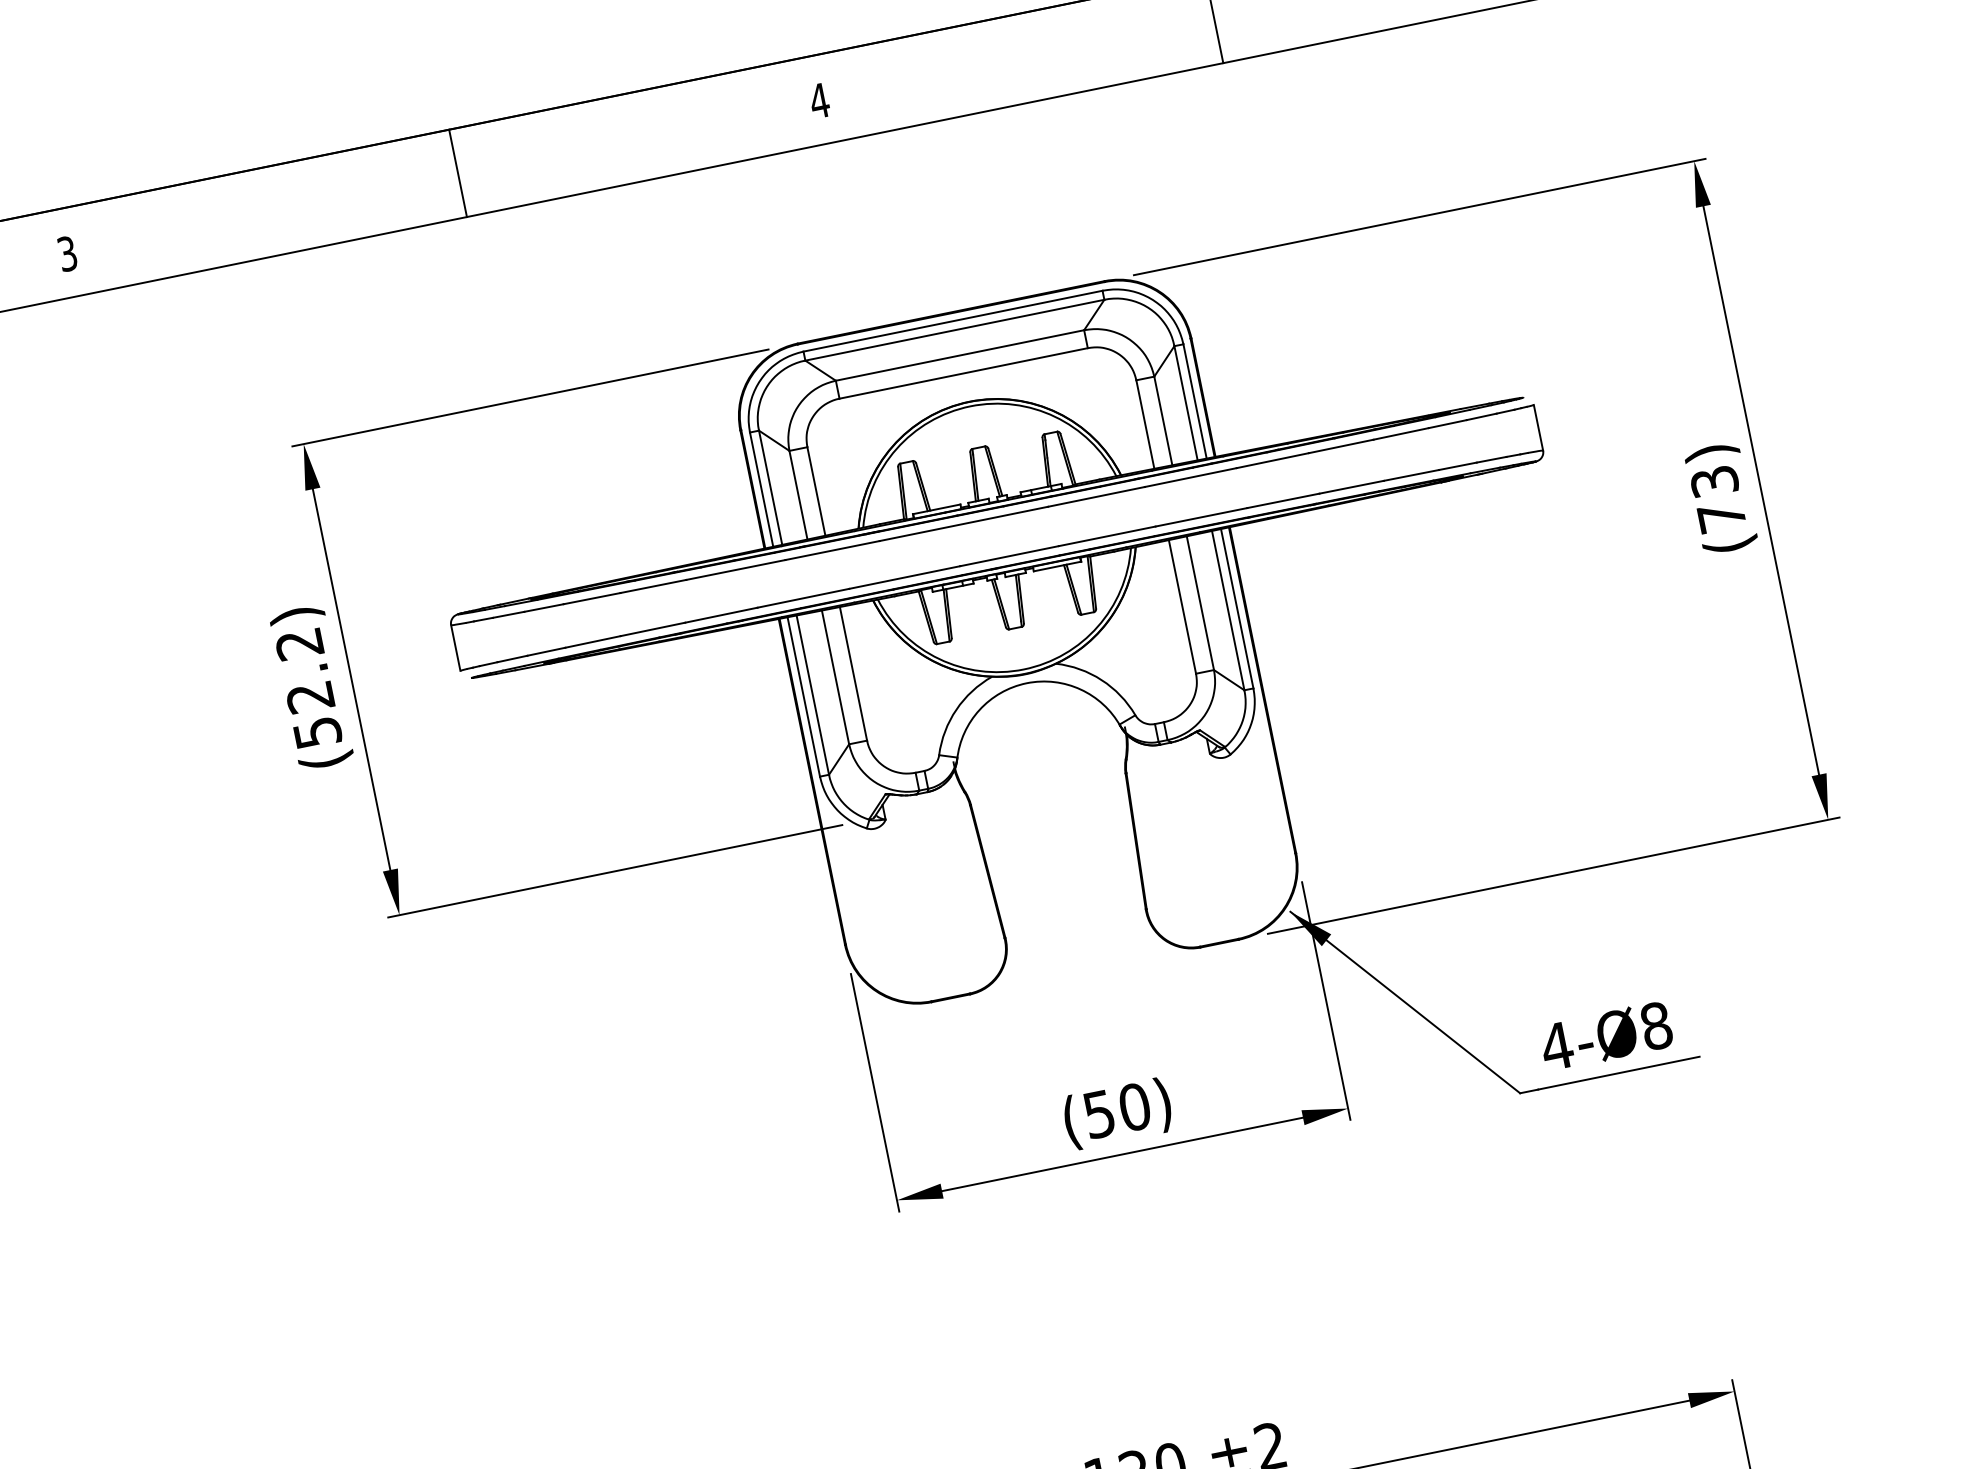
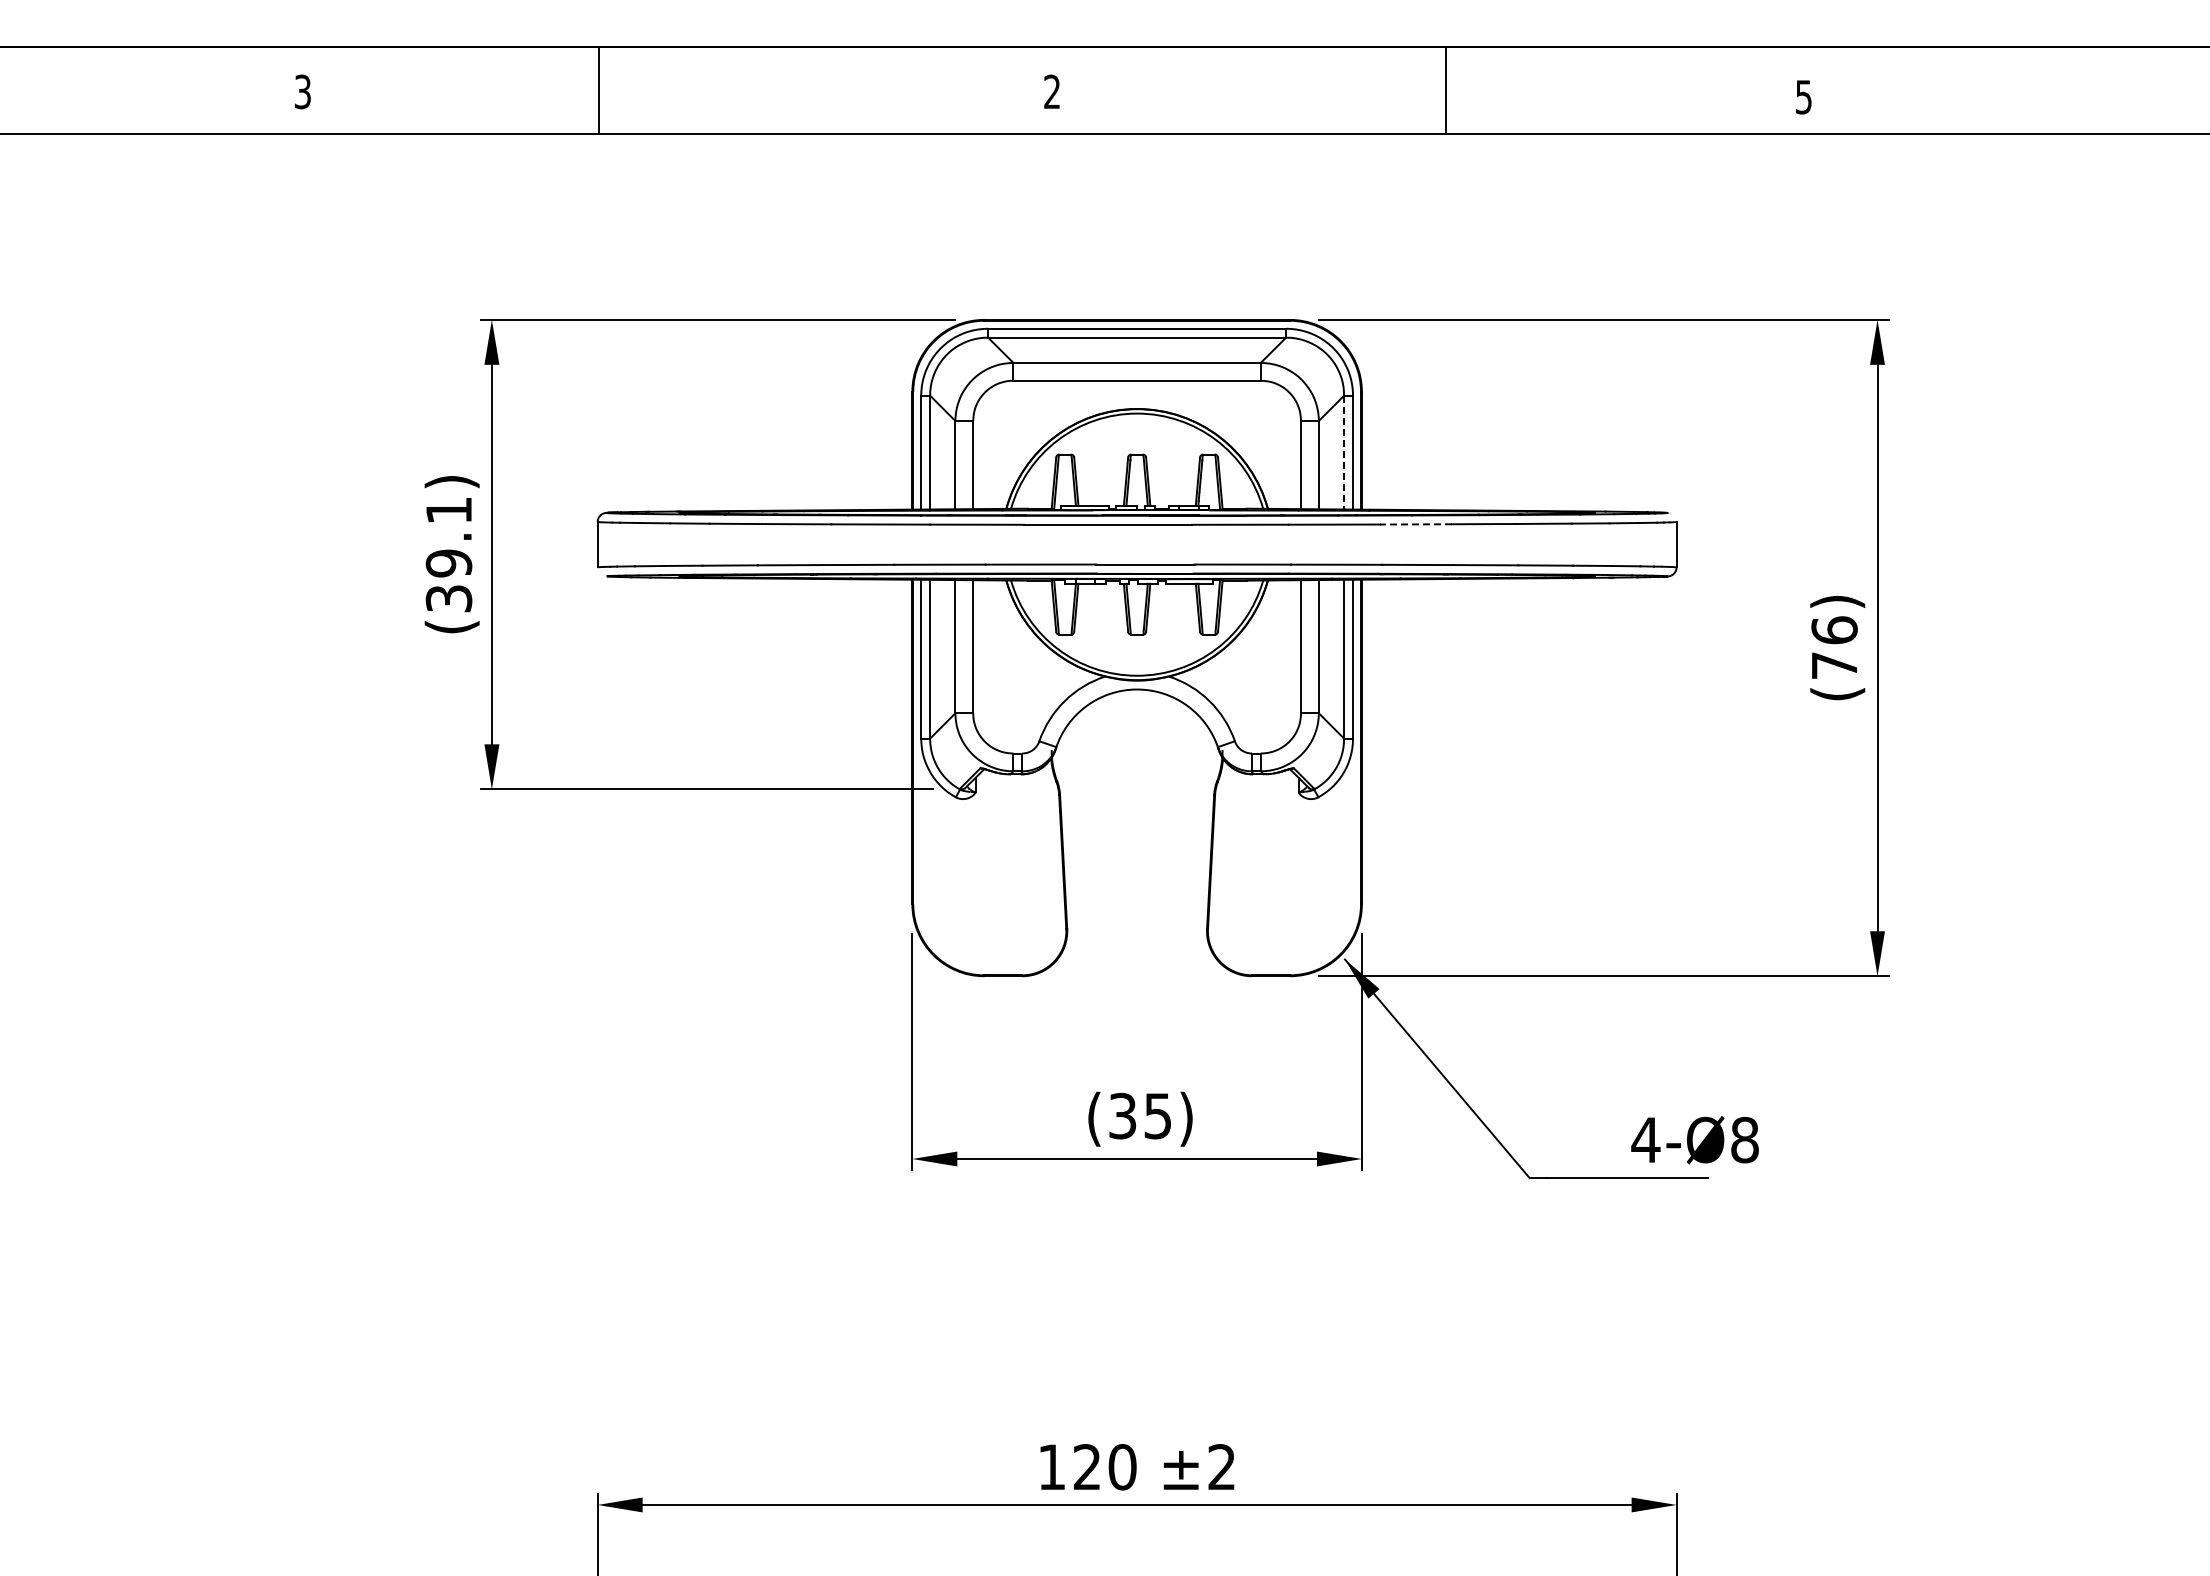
text: (818, 100) -> (1051, 91), 4 -> 2
line: (458, 172) -> (599, 90), moved
line: (1186, 403) -> (1344, 452), solid -> dashed
line: (1272, 460) -> (1415, 524), solid -> dashed
text: (1714, 481) -> (1834, 630), (73) -> (76)
text: (308, 688) -> (448, 554), (52.2) -> (39.1)
text: (1605, 1036) -> (1694, 1140), moved
text: (1117, 1110) -> (1140, 1115), (50) -> (35)

